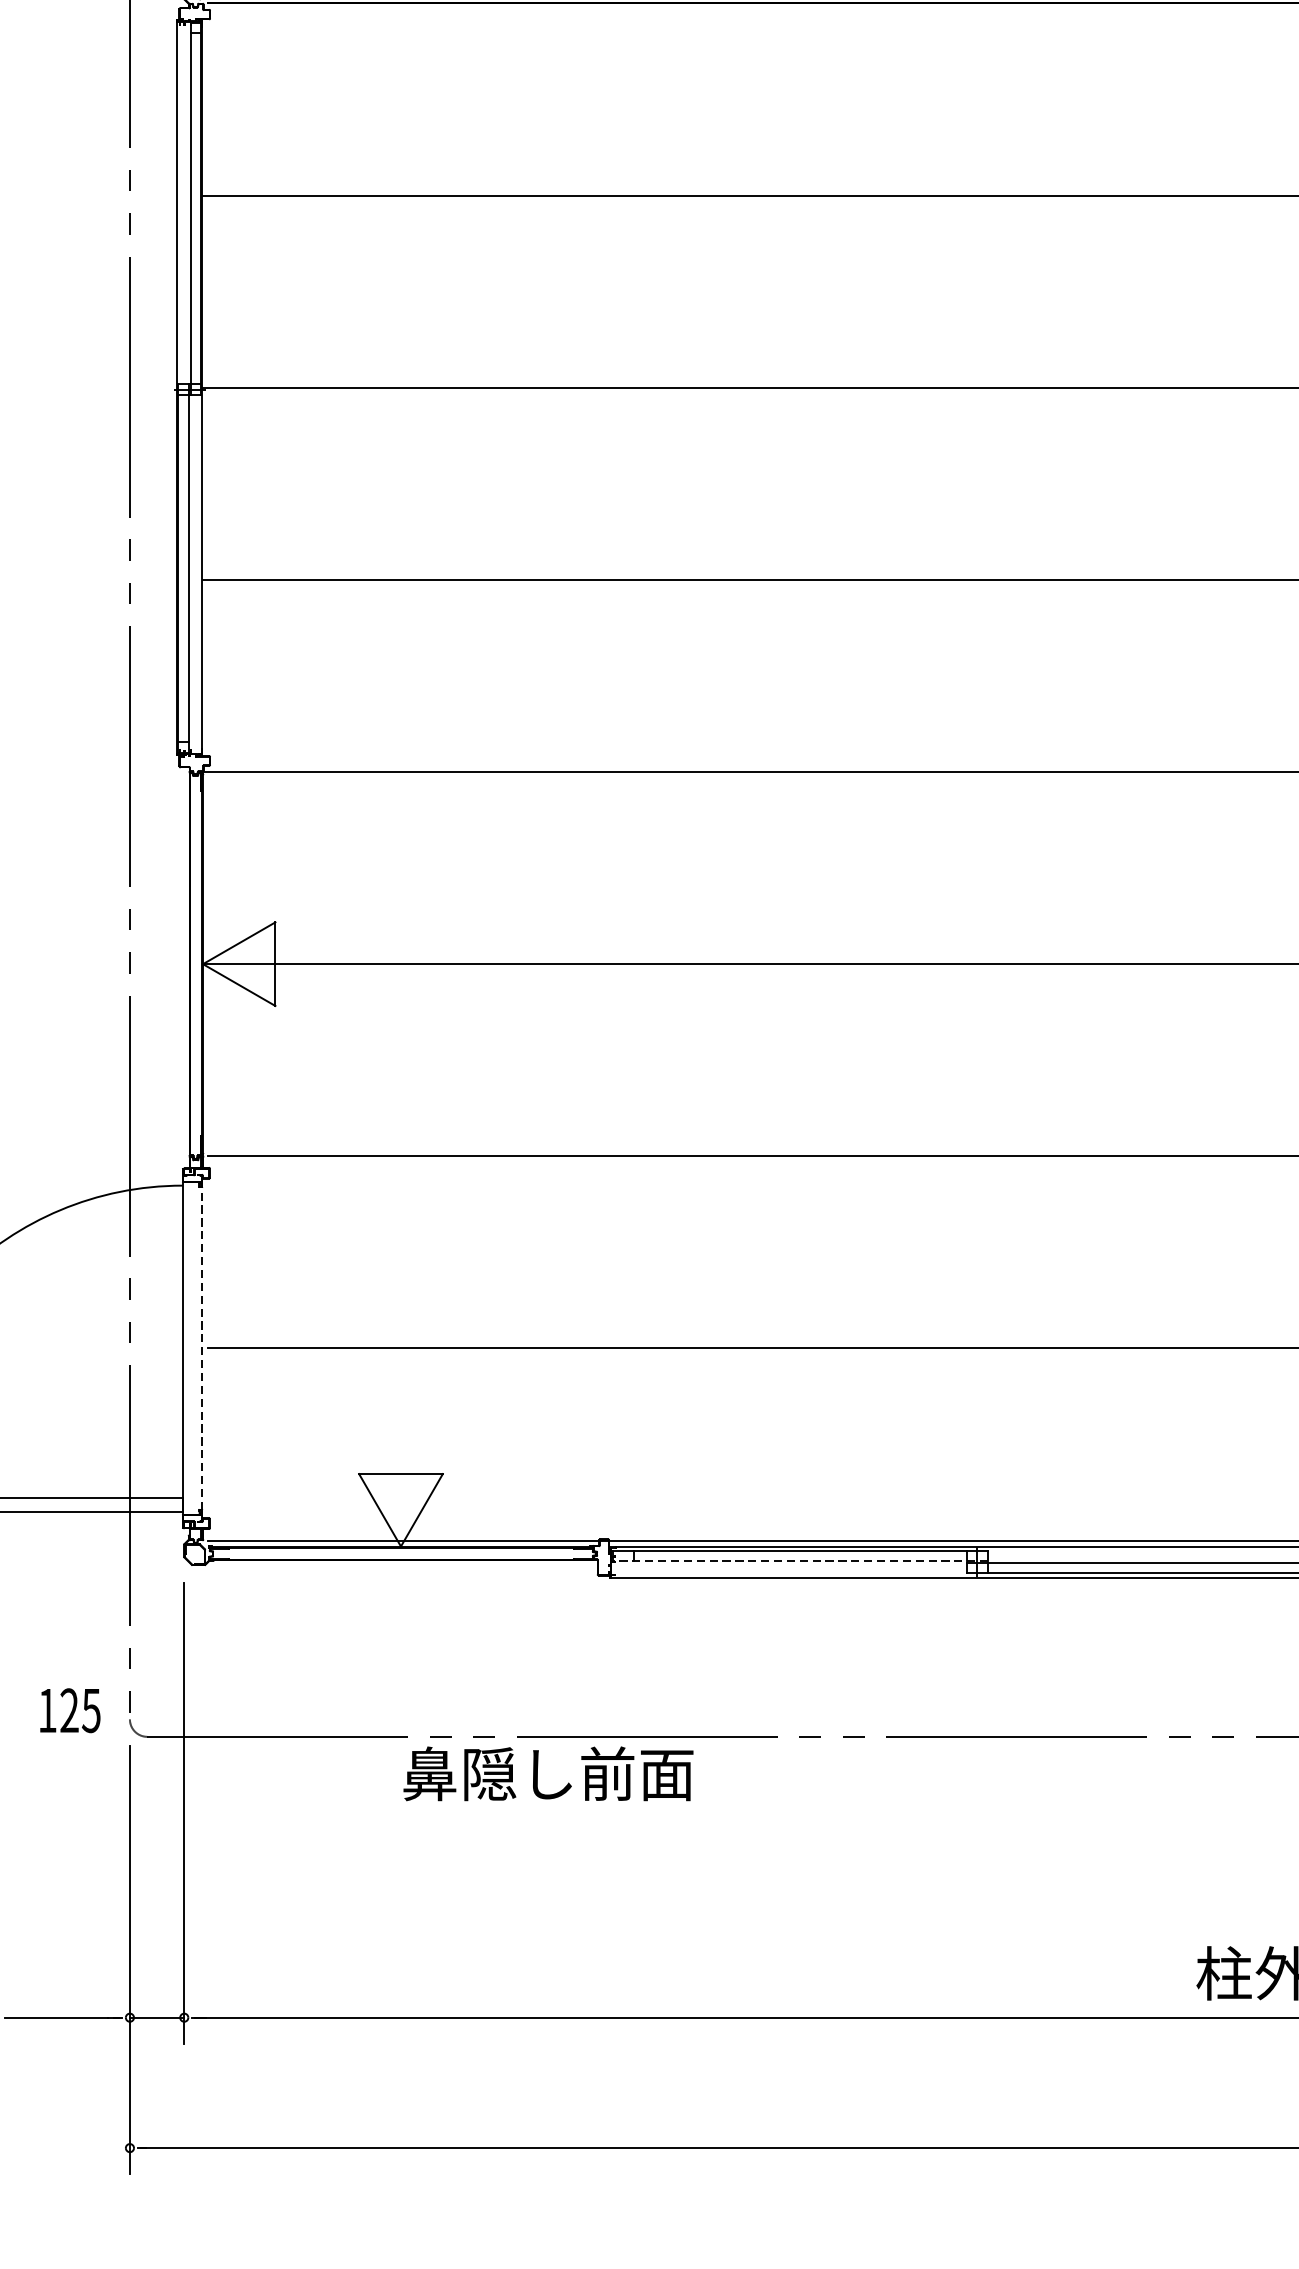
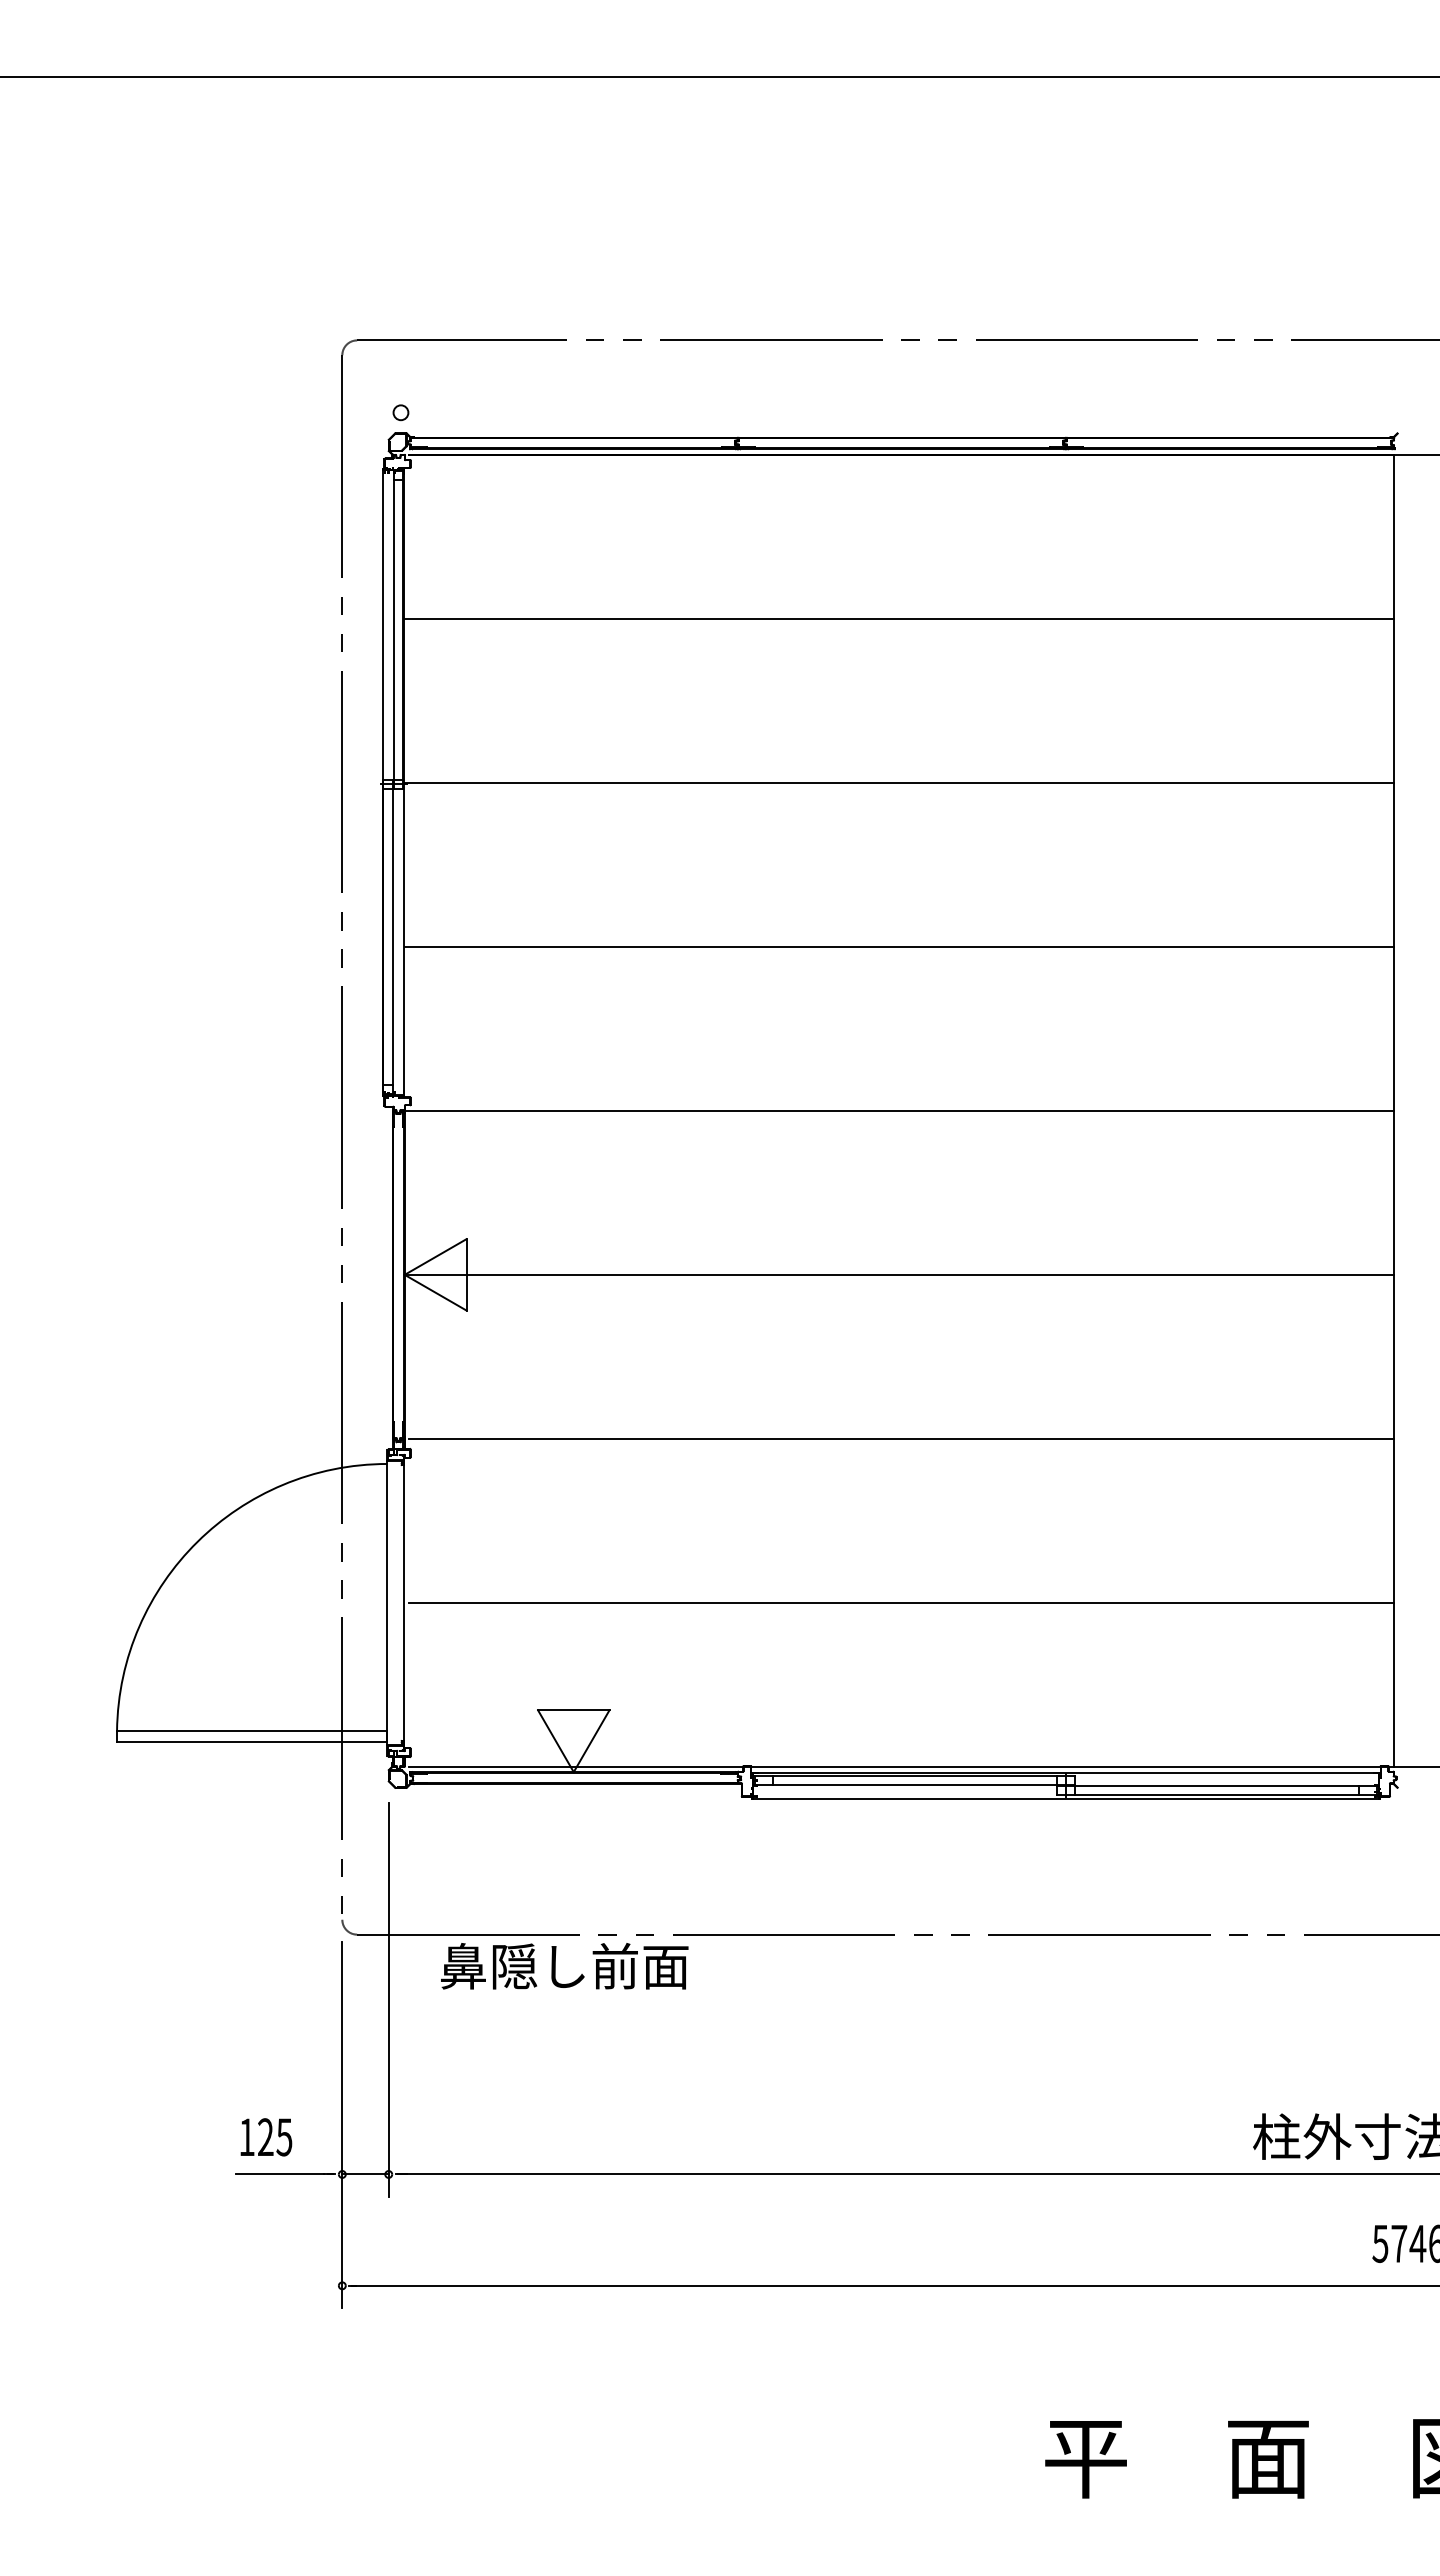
line: (202, 1349) -> (404, 1603), dashed -> solid
line: (800, 1561) -> (914, 1784), dashed -> solid
text: (70, 1710) -> (266, 2137), moved
text: (548, 1774) -> (564, 1966), moved

